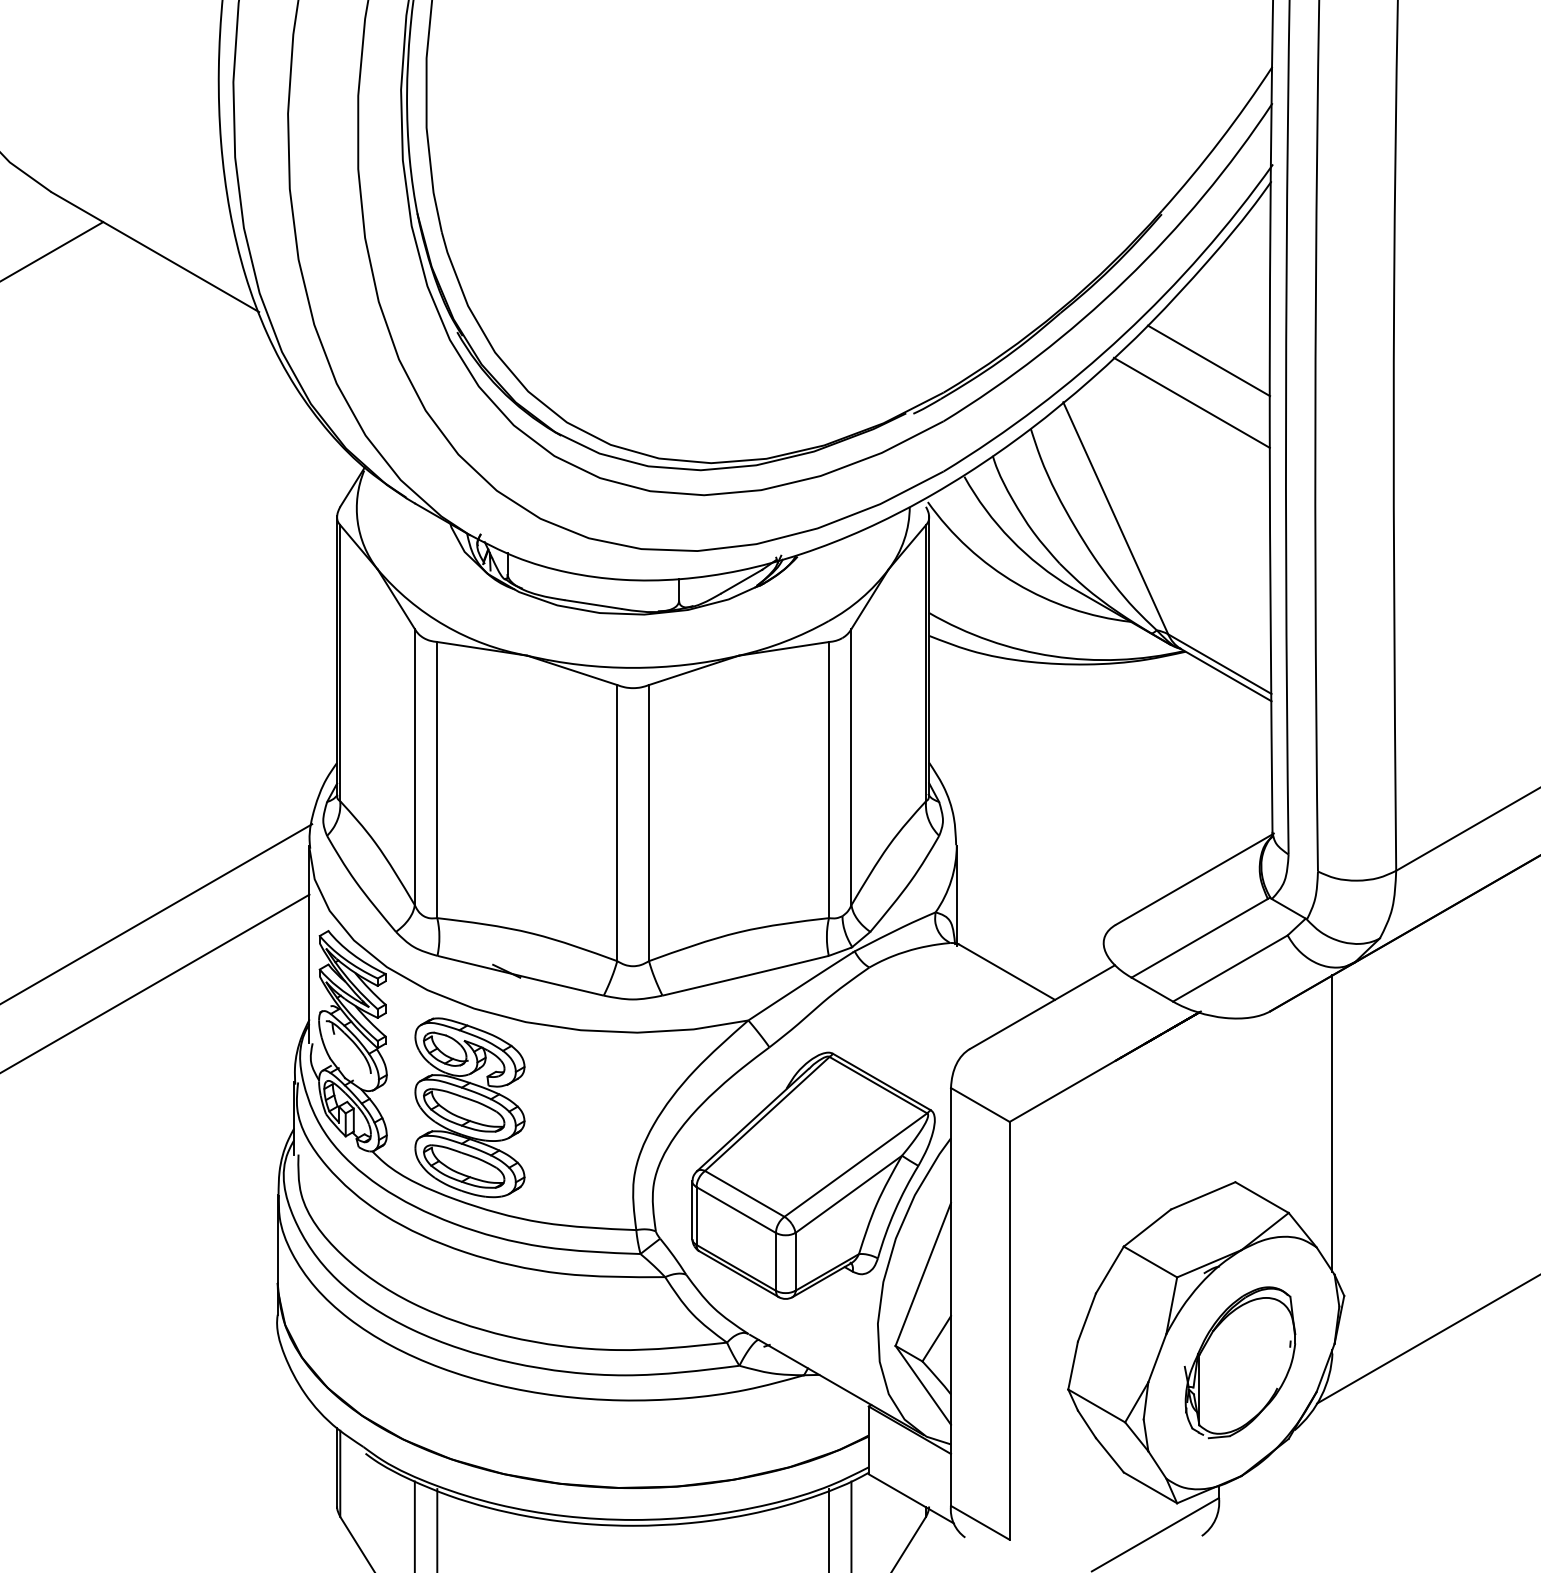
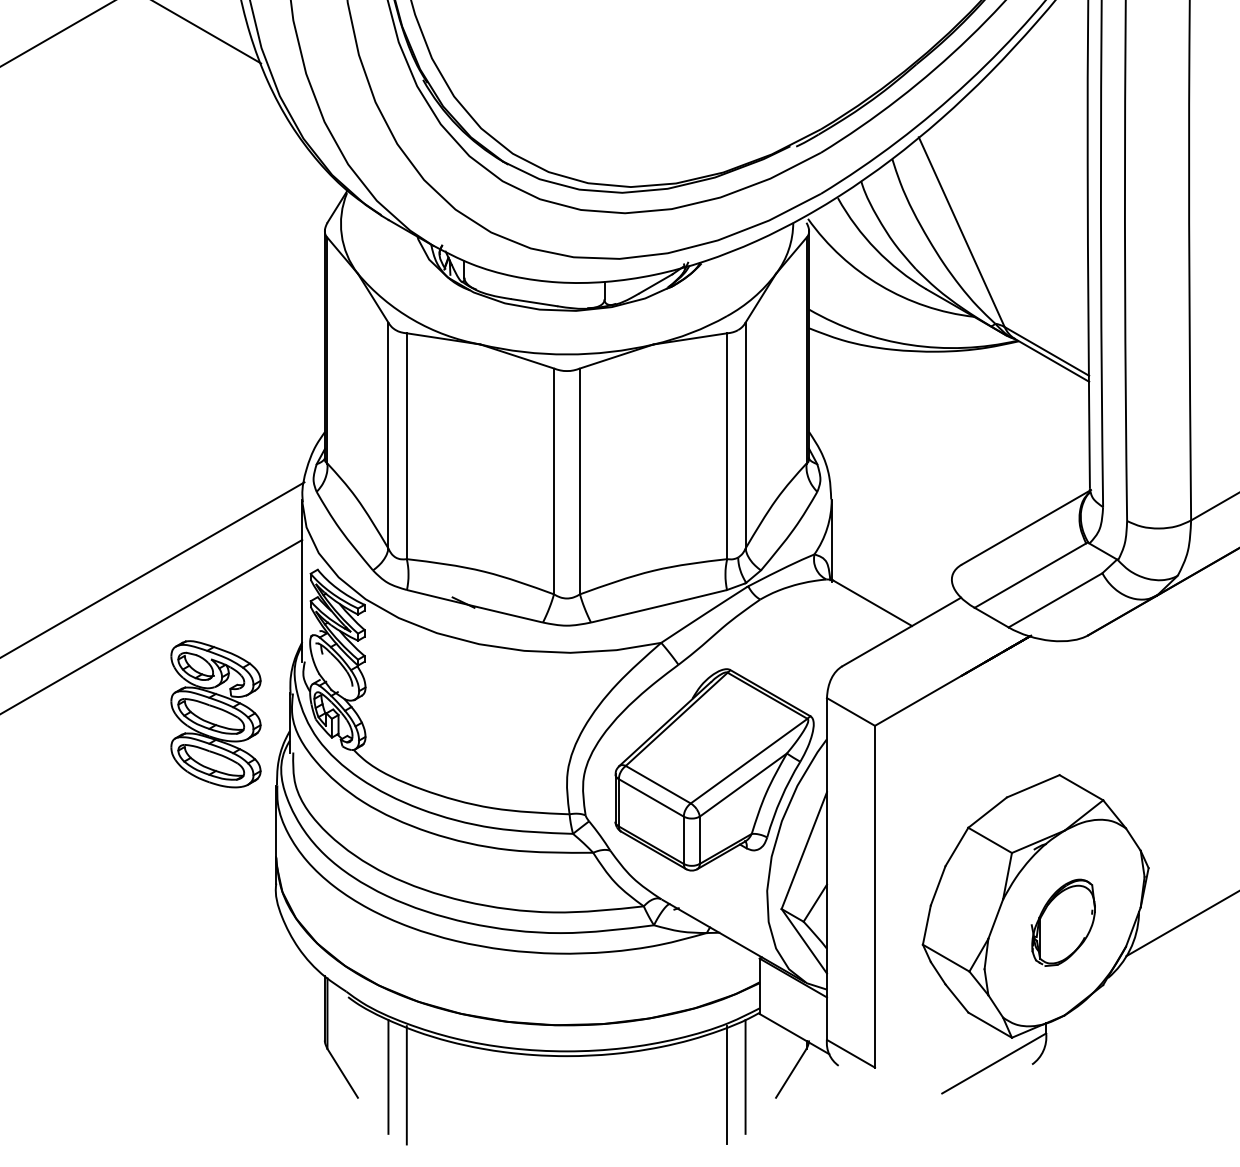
line: (1208, 360) -> (1037, 103), removed
line: (1191, 402) -> (1023, 137), removed
part: (469, 1107) -> (215, 714), moved
line: (1332, 1123) -> (1139, 727), removed
part: (1239, 1362) -> (1062, 922), size x0.7

